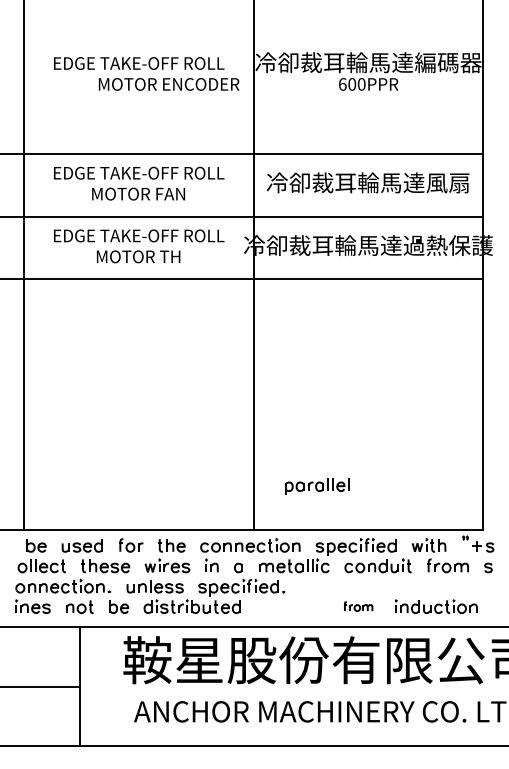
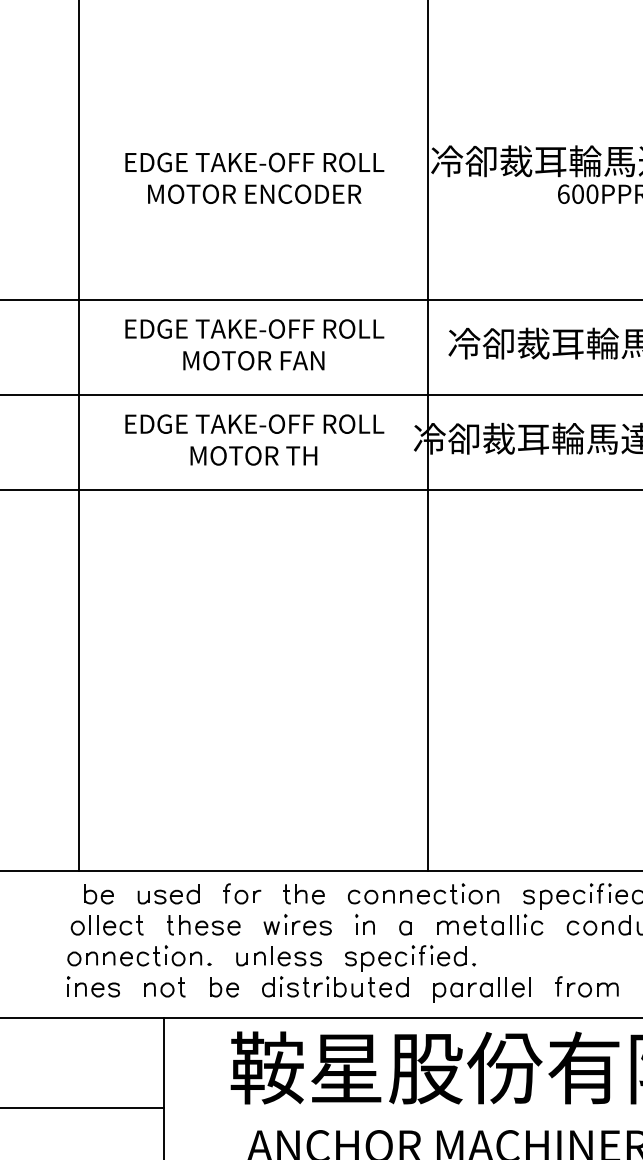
text: (168, 84) -> (253, 194), moved
part: (317, 486) -> (482, 989), moved
part: (358, 606) -> (587, 986), size x1.43

